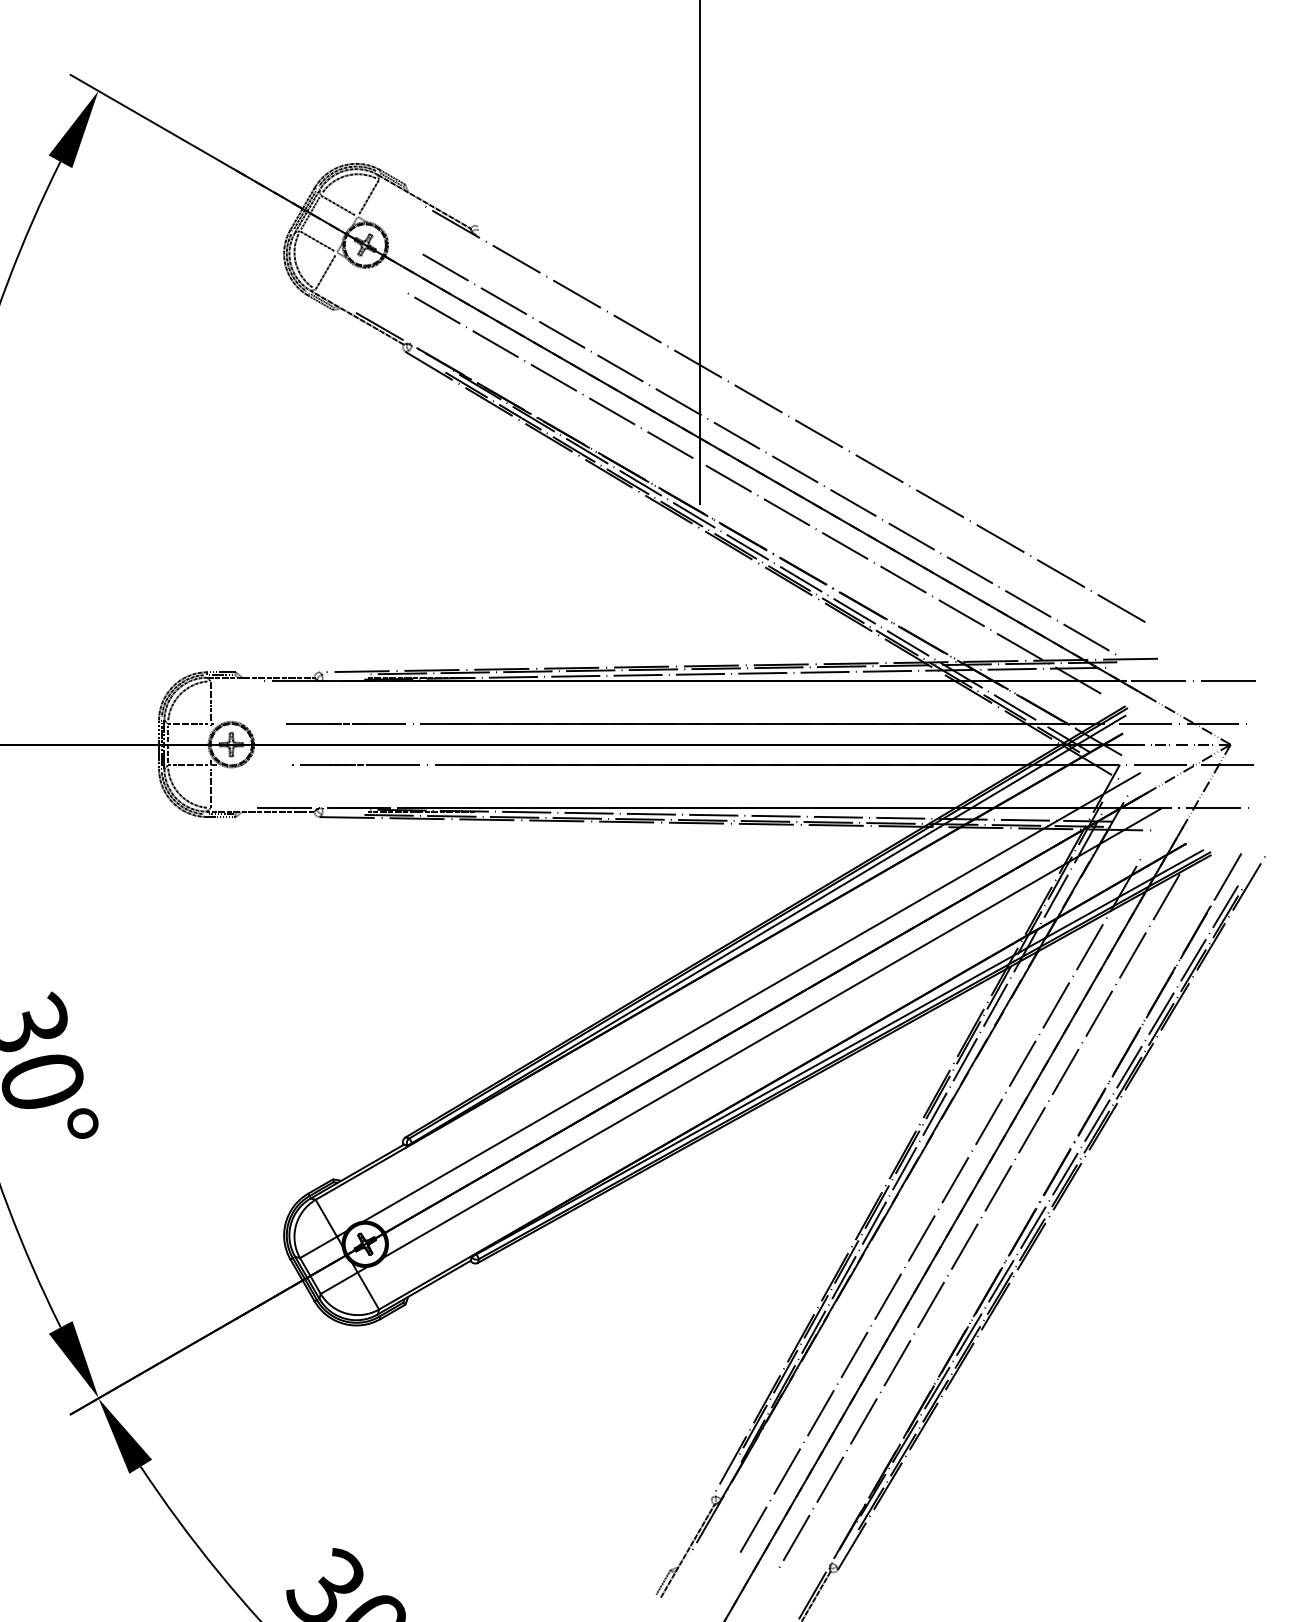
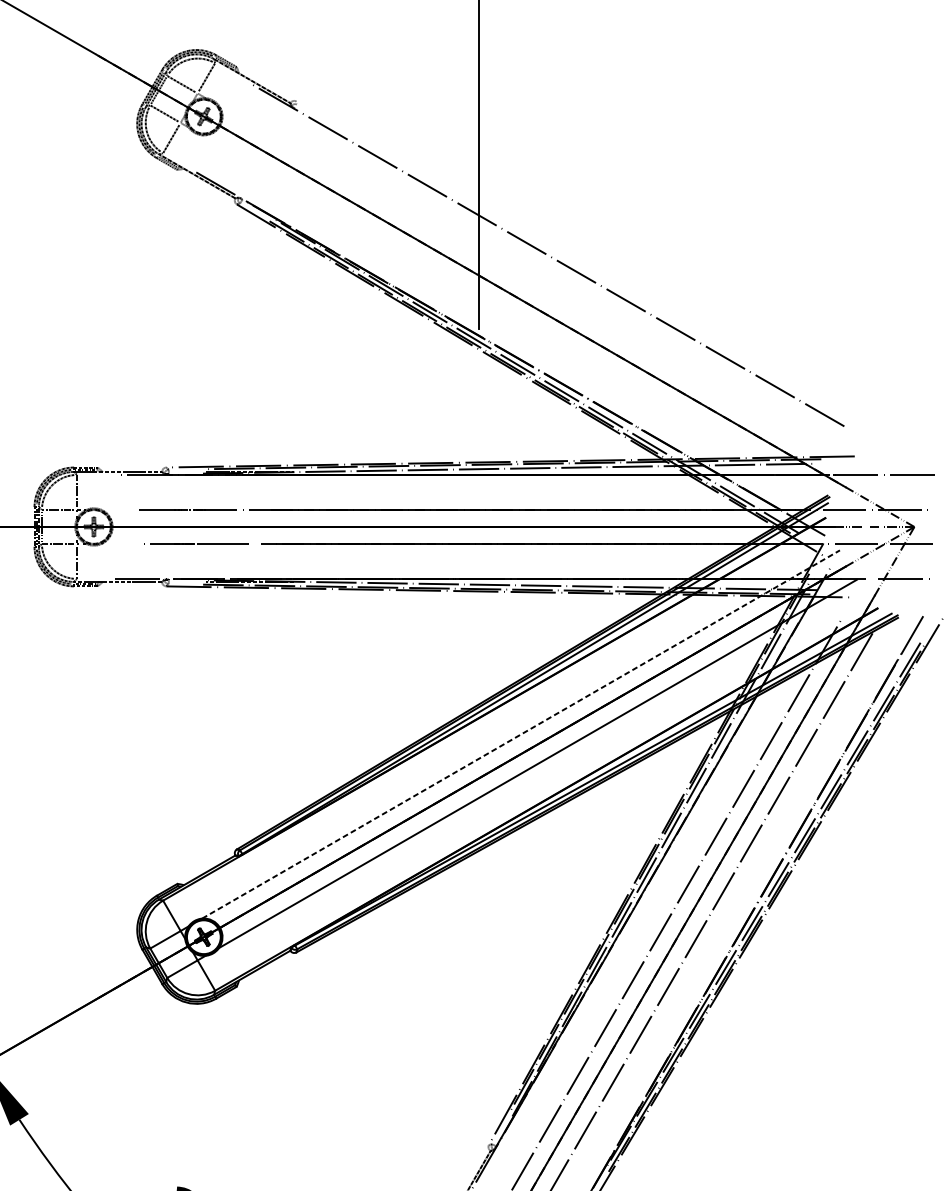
line: (771, 455) -> (537, 289), removed
line: (751, 491) -> (520, 319), removed
line: (752, 997) -> (521, 734), solid -> dashed

